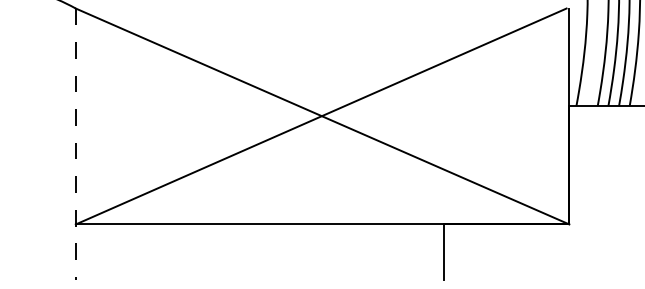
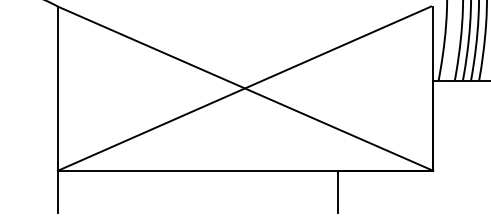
line: (75, 144) -> (57, 110), dashed -> solid

